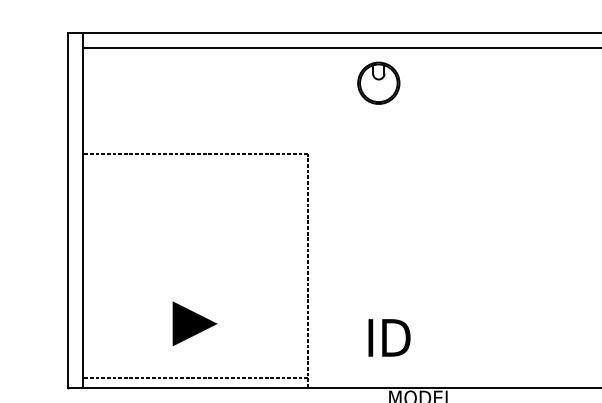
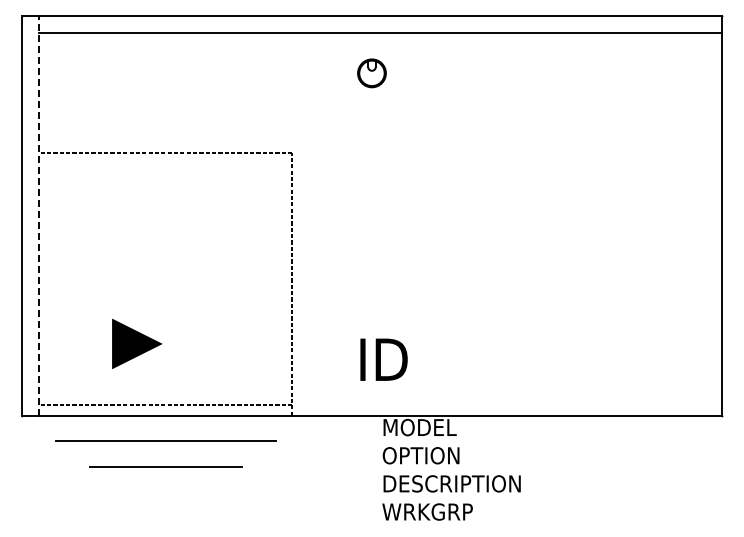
part: (378, 83) -> (371, 73), size x0.6
line: (83, 210) -> (39, 216), solid -> dashed
line: (195, 323) -> (137, 343), moved

